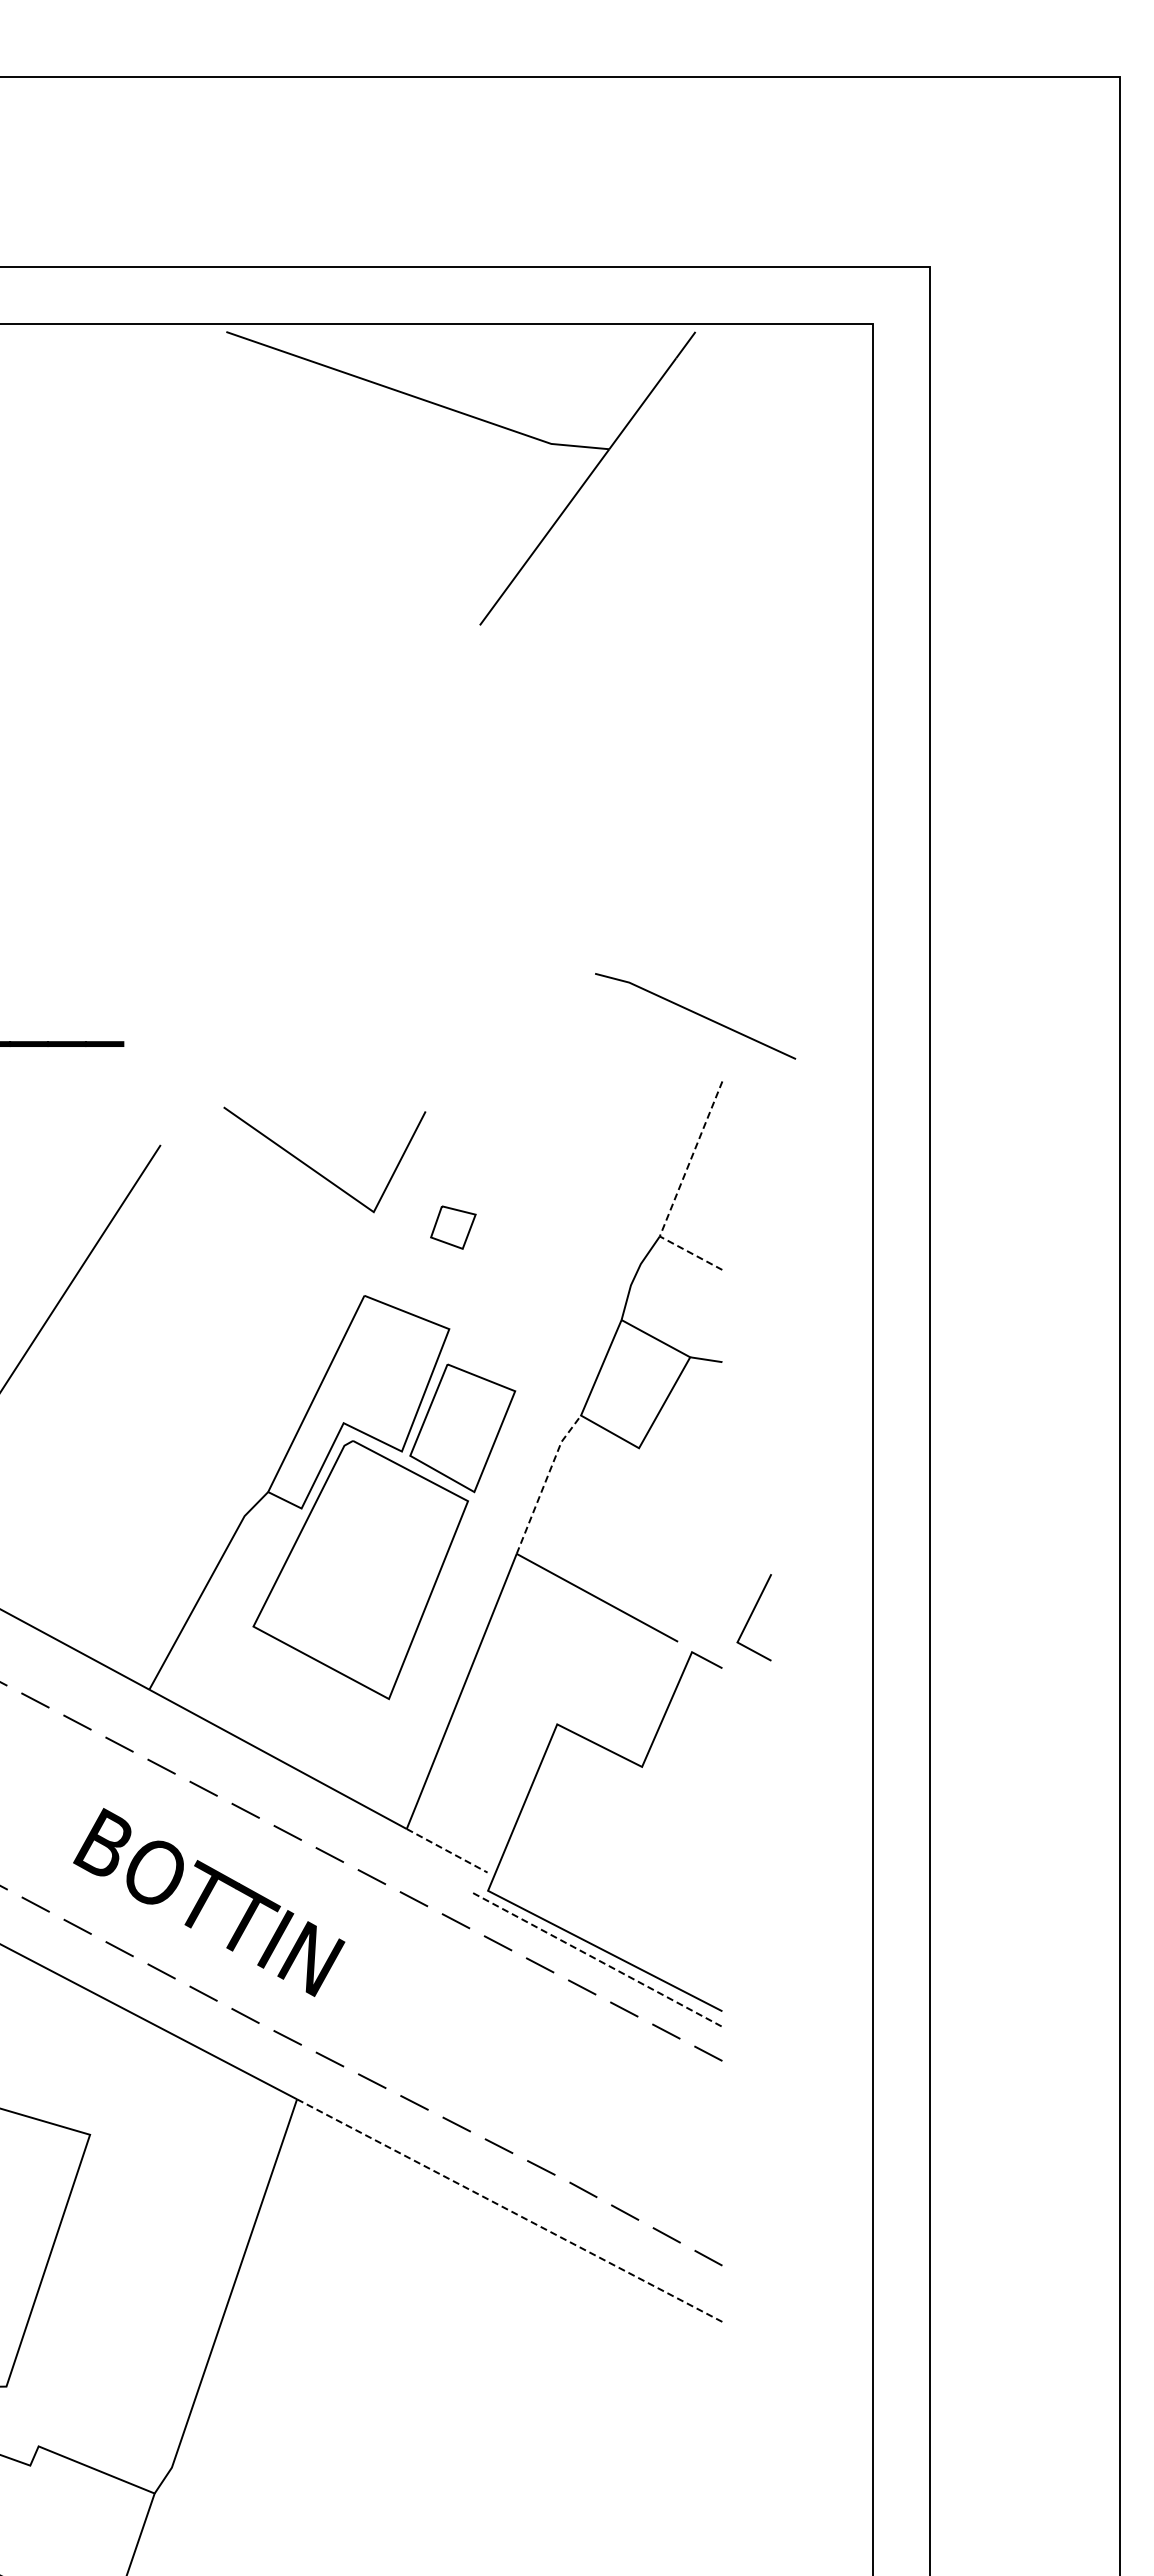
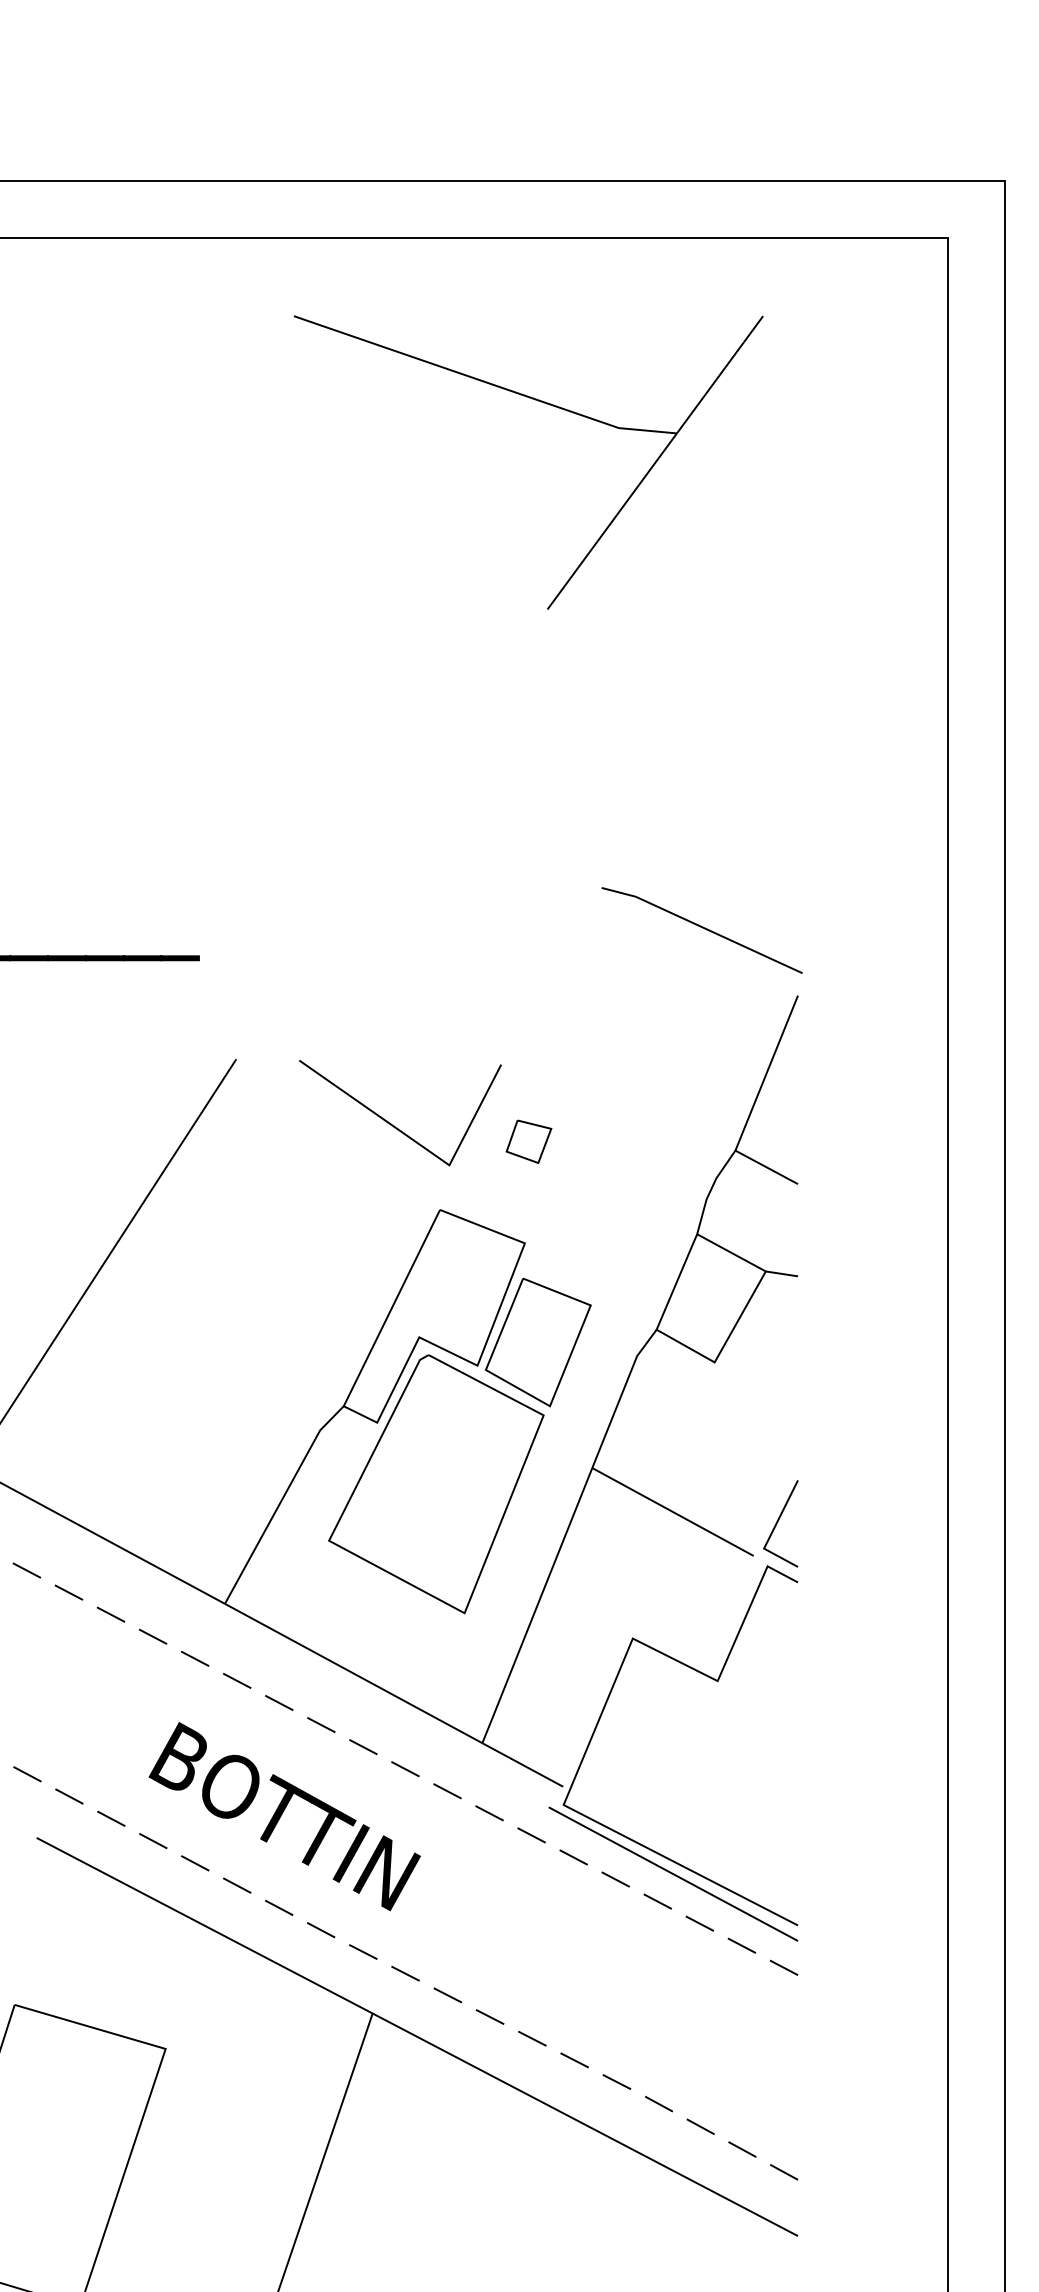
part: (479, 420) -> (547, 404), moved
line: (696, 1014) -> (703, 928), moved
line: (316, 1170) -> (392, 1123), moved
line: (677, 1192) -> (753, 1106), dashed -> solid
line: (545, 1481) -> (621, 1395), dashed -> solid
line: (751, 1616) -> (778, 1522), moved
line: (447, 1850) -> (523, 1764), dashed -> solid
line: (598, 1960) -> (674, 1874), dashed -> solid
line: (510, 2210) -> (586, 2124), dashed -> solid

